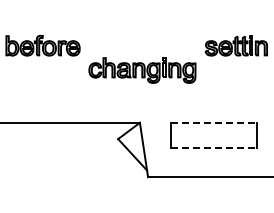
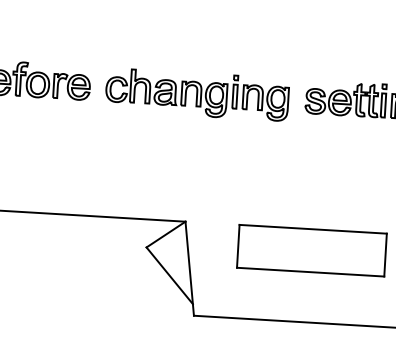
part: (142, 70) -> (197, 94), moved
line: (214, 122) -> (313, 228), dashed -> solid
line: (214, 147) -> (310, 271), dashed -> solid

